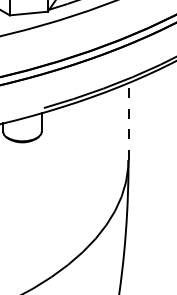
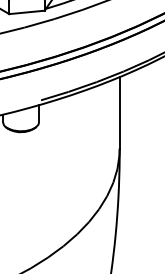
line: (128, 121) -> (119, 112), dashed -> solid

